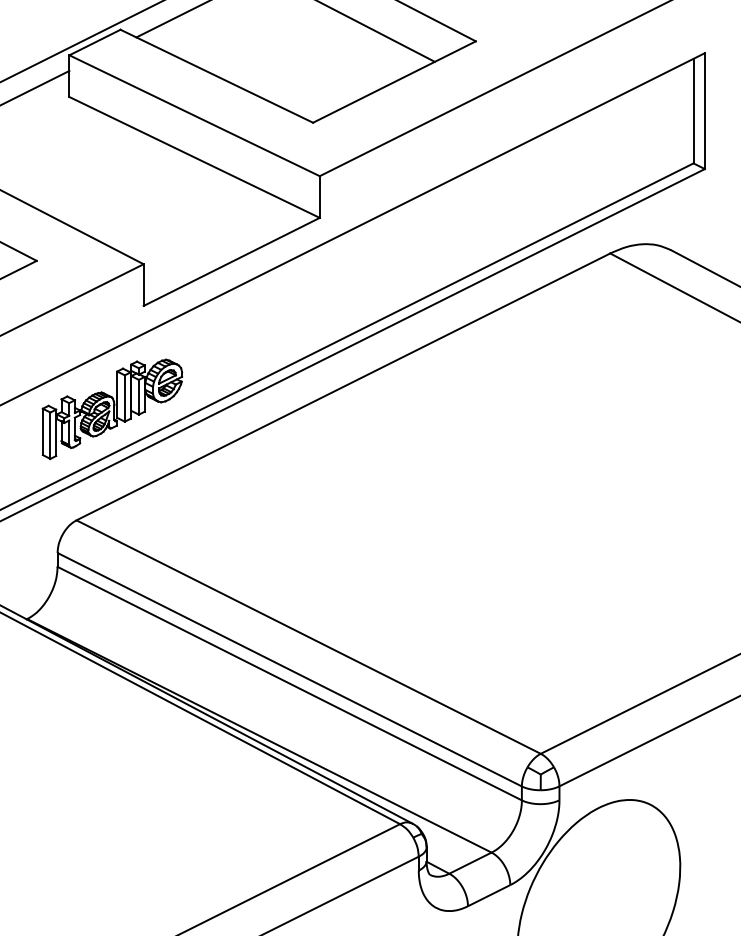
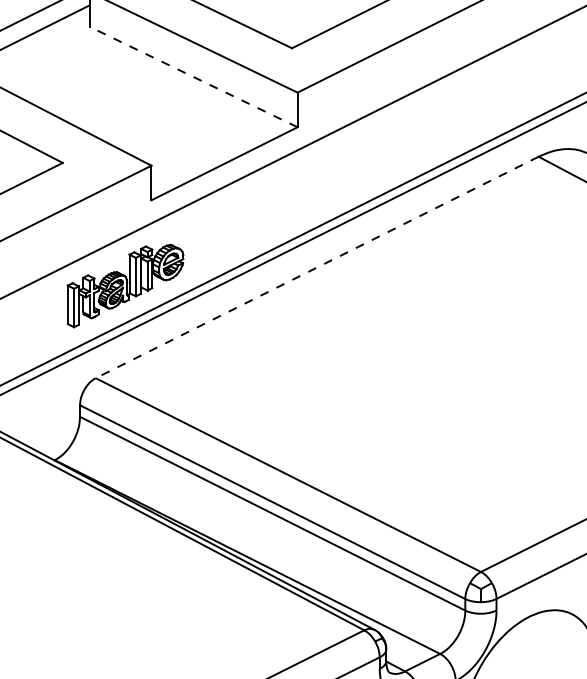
line: (194, 157) -> (193, 77), solid -> dashed
line: (342, 387) -> (316, 267), solid -> dashed

